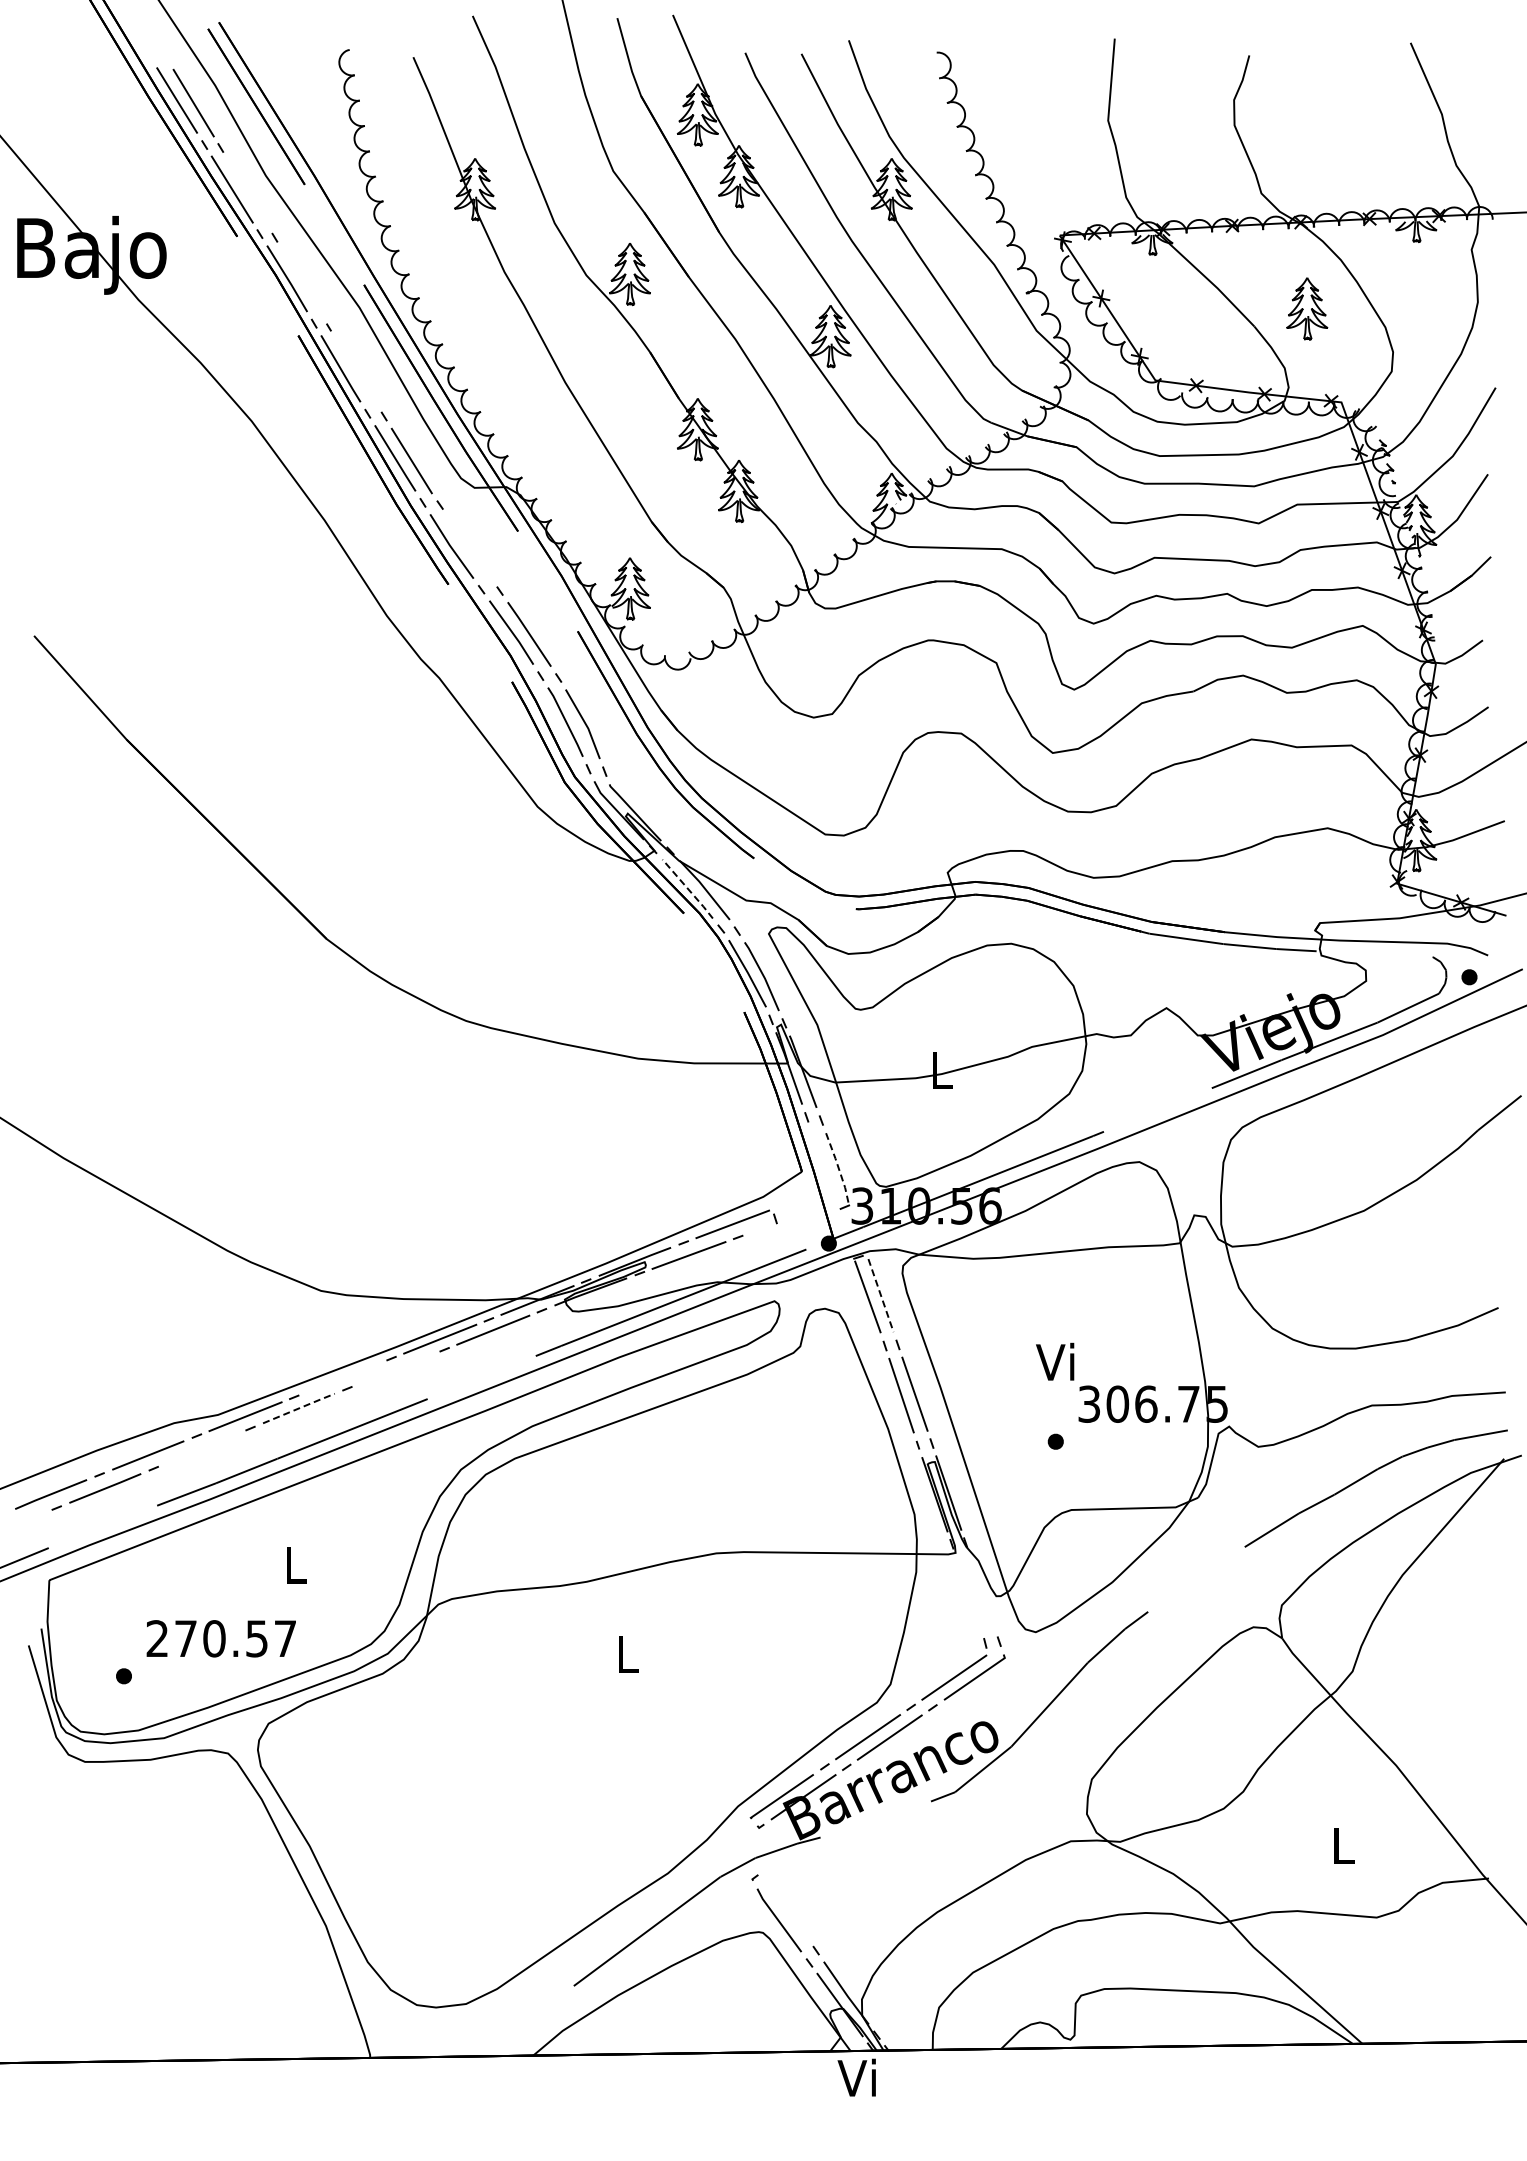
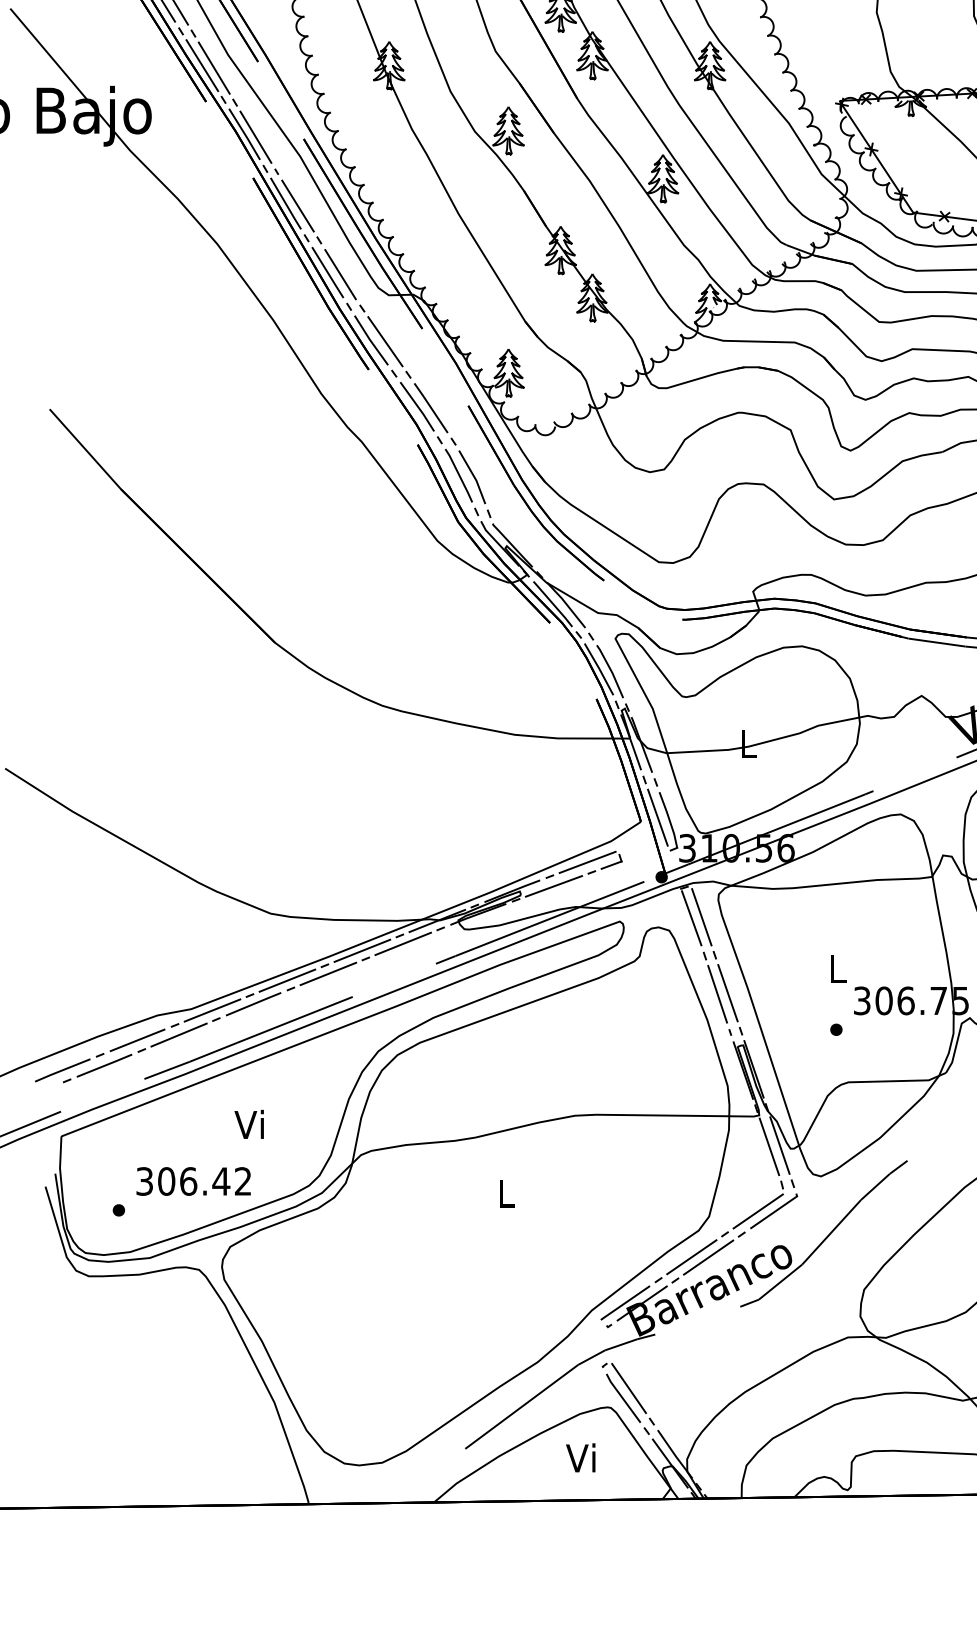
line: (247, 192) -> (214, 67), added
line: (301, 282) -> (255, 137), added
line: (356, 372) -> (297, 206), added
line: (469, 547) -> (384, 341), added
line: (687, 888) -> (552, 603), dashed -> solid
line: (823, 1166) -> (657, 817), added
line: (838, 1169) -> (669, 820), dashed -> solid
line: (763, 1227) -> (611, 864), added
line: (881, 1295) -> (702, 917), dashed -> solid
text: (1055, 1361) -> (836, 967), Vi -> L
line: (396, 1368) -> (328, 973), added
line: (342, 1377) -> (287, 980), added
line: (299, 1408) -> (254, 1004), dashed -> solid
line: (201, 1448) -> (178, 1034), added
text: (293, 1564) -> (249, 1124), L -> Vi
line: (981, 1591) -> (779, 1145), added
line: (968, 1593) -> (769, 1146), added
text: (220, 1638) -> (193, 1181), 270.57 -> 306.42
line: (786, 1907) -> (629, 1388), added
text: (856, 2077) -> (580, 1457), moved

